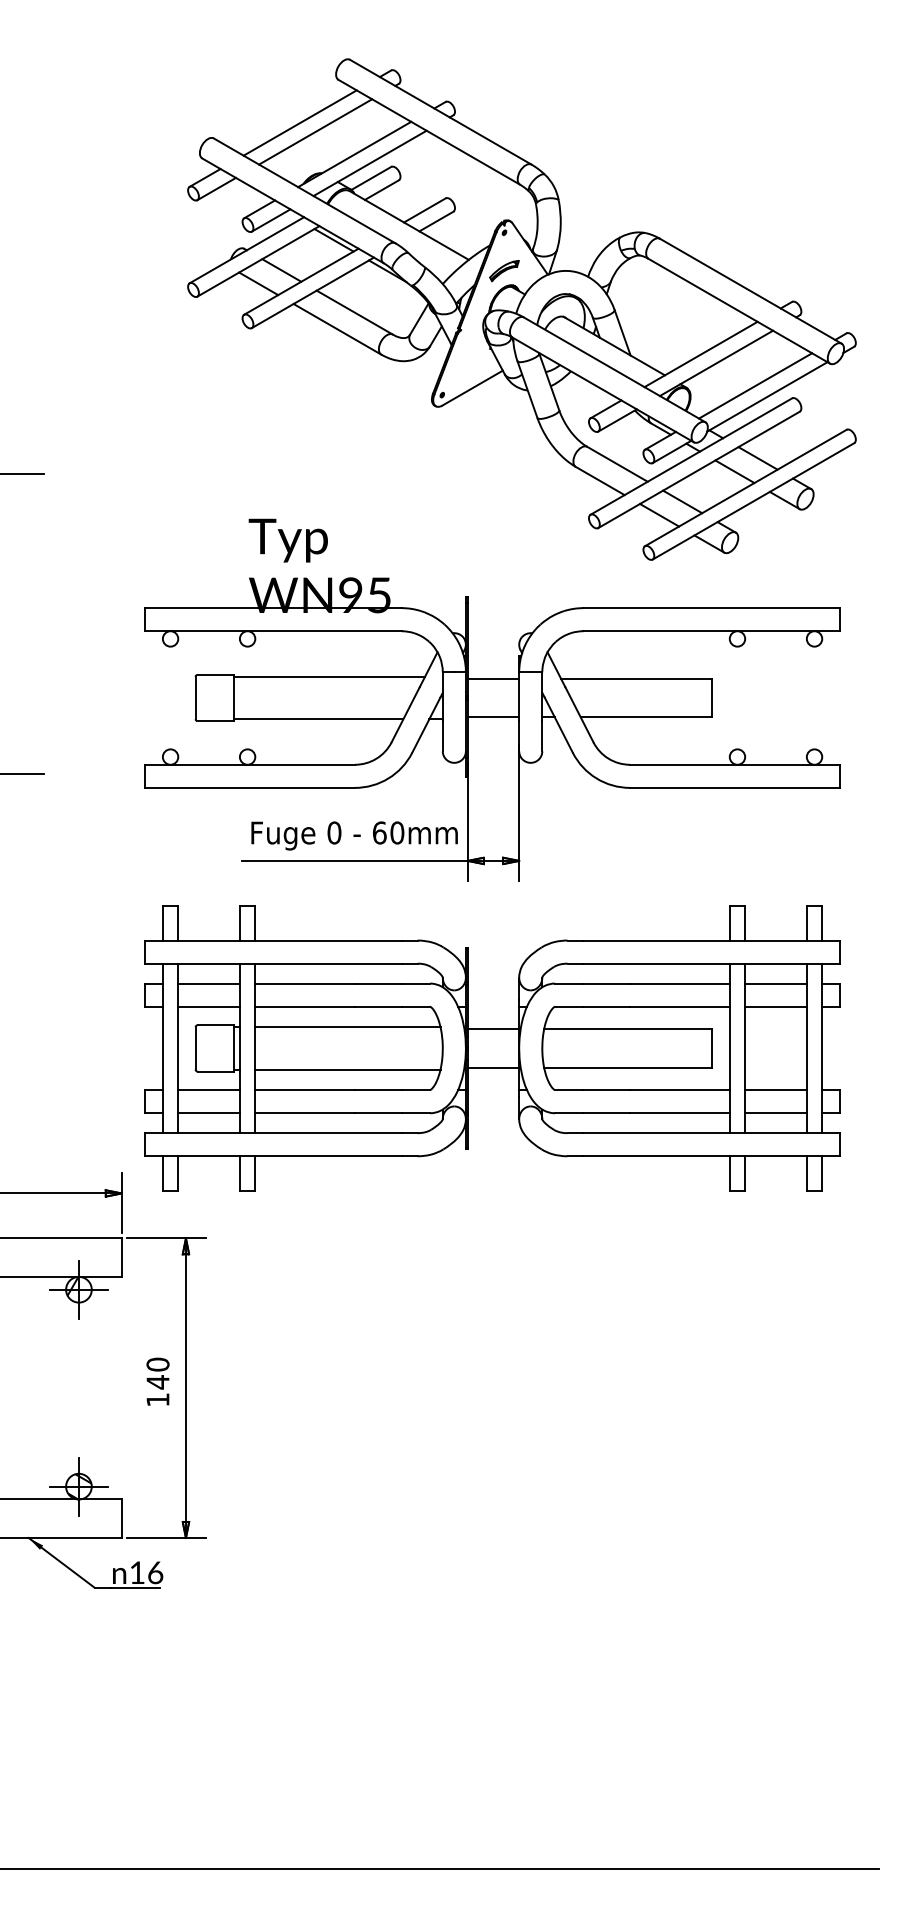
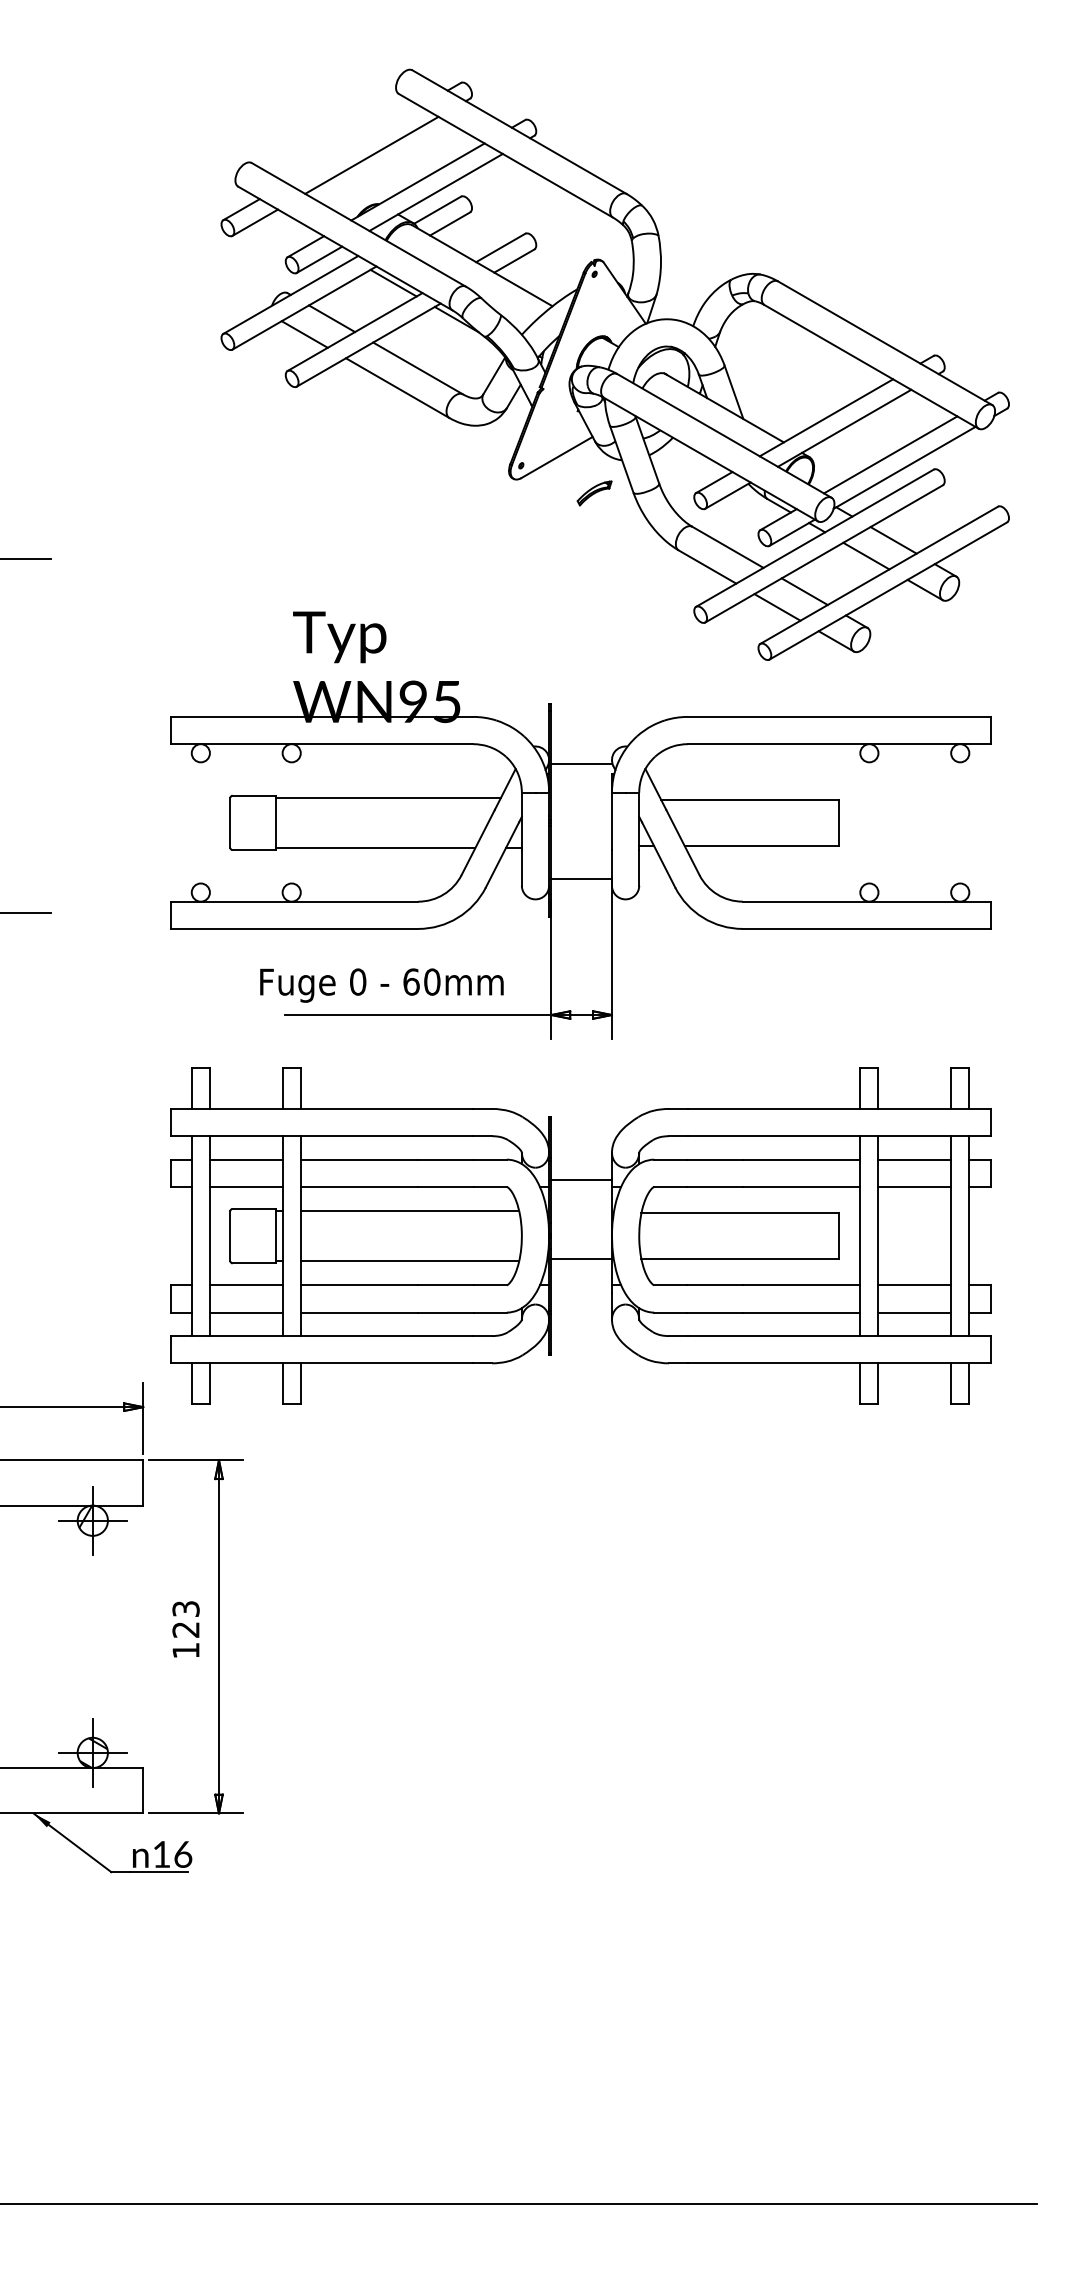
line: (300, 122) -> (353, 144), removed
part: (504, 271) -> (594, 493), moved
line: (493, 678) -> (581, 764), moved
line: (493, 717) -> (581, 878), moved
text: (354, 835) -> (381, 985), moved
line: (493, 1029) -> (581, 1180), moved
text: (157, 1373) -> (185, 1619), 140 -> 123

